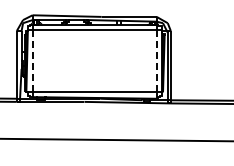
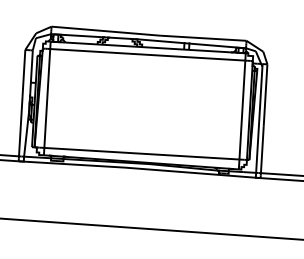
line: (156, 60) -> (242, 109), dashed -> solid
line: (32, 61) -> (47, 99), dashed -> solid

